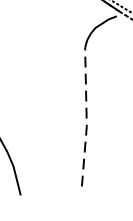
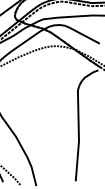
line: (86, 114) -> (78, 133), dashed -> solid

